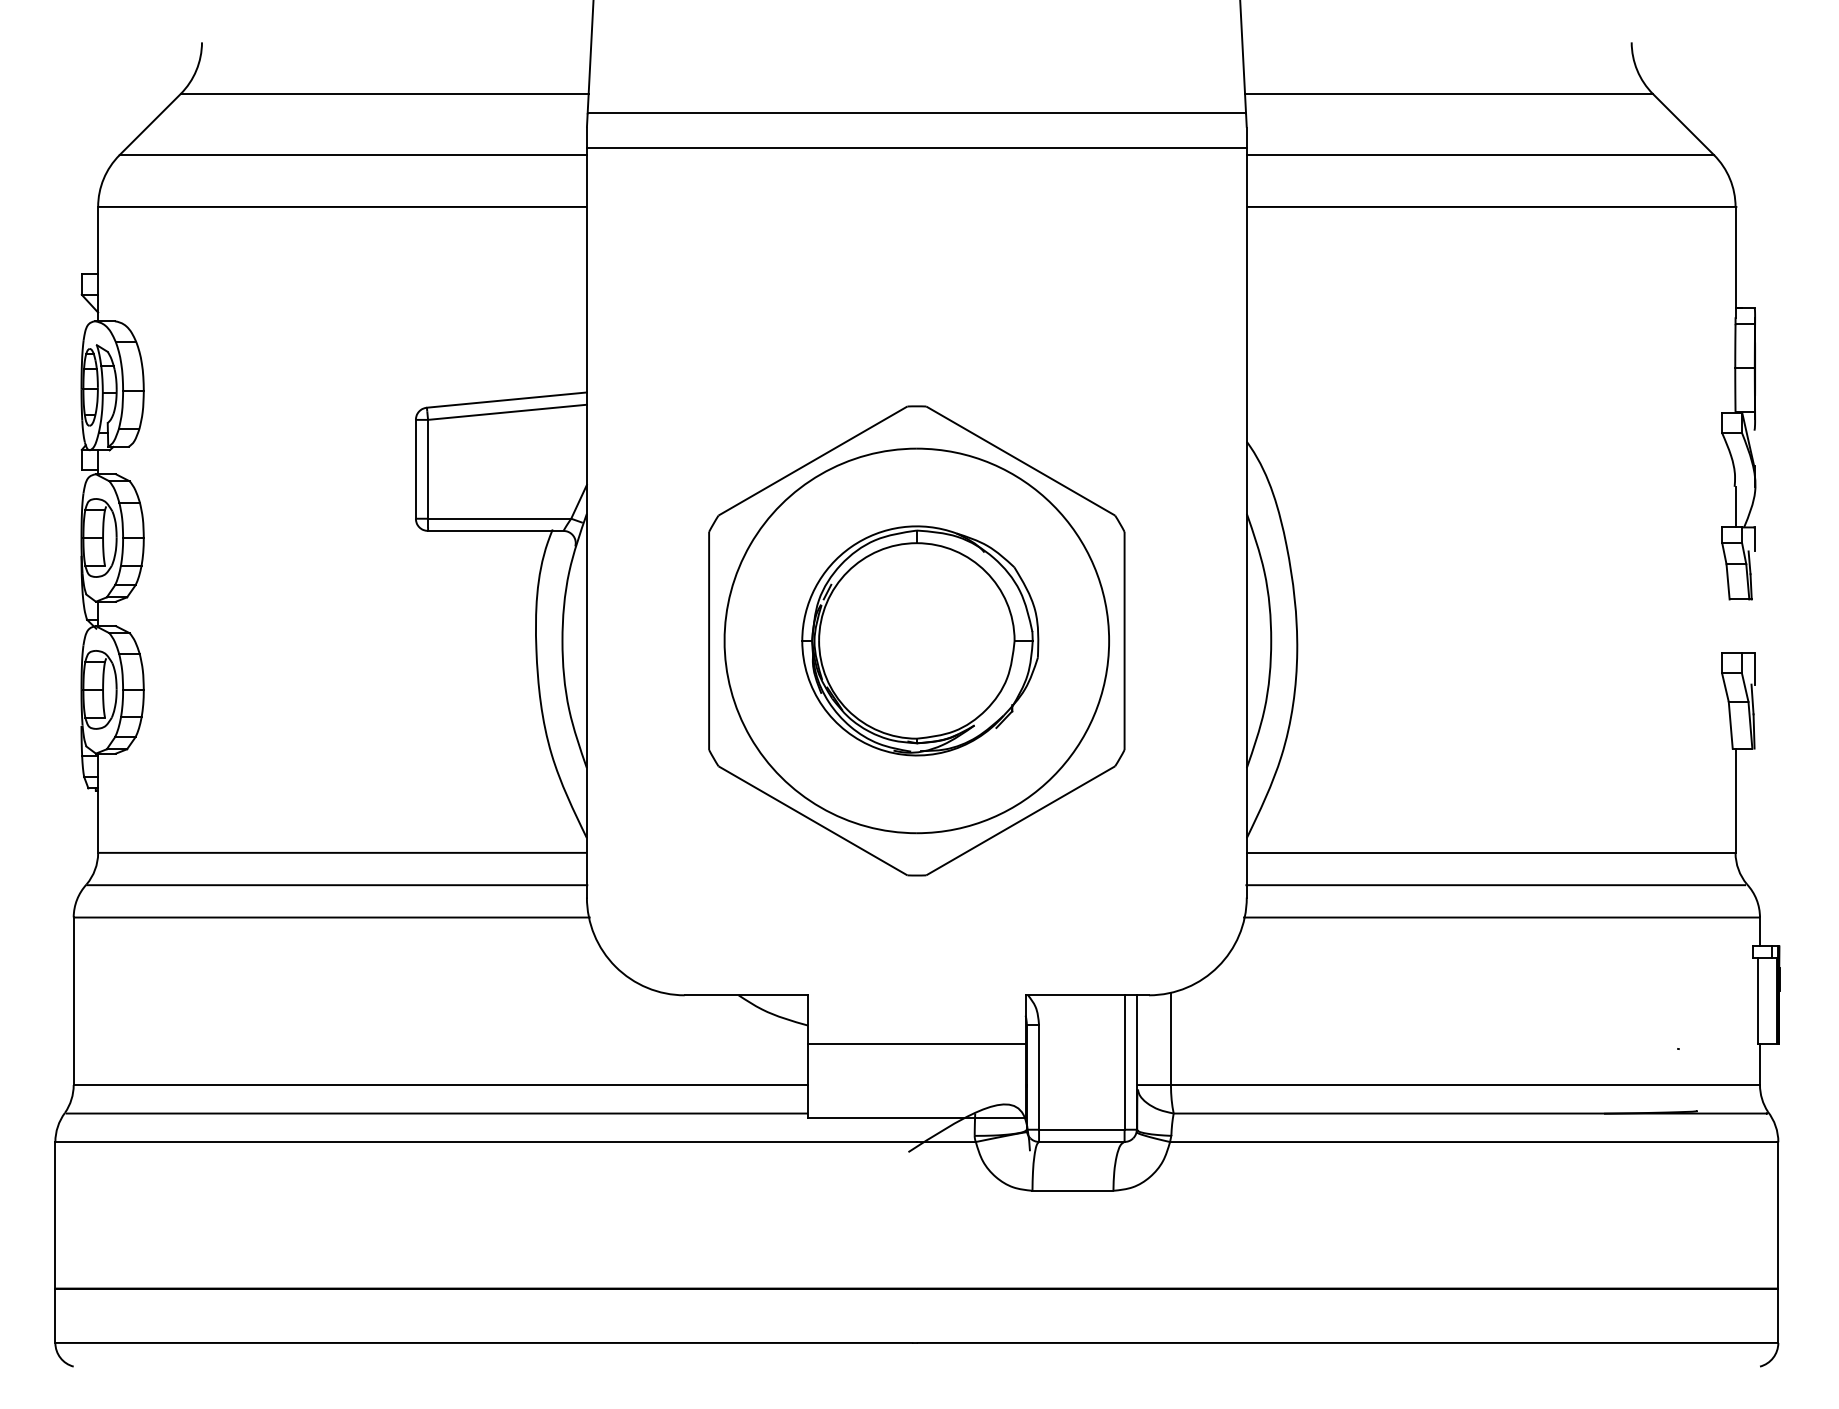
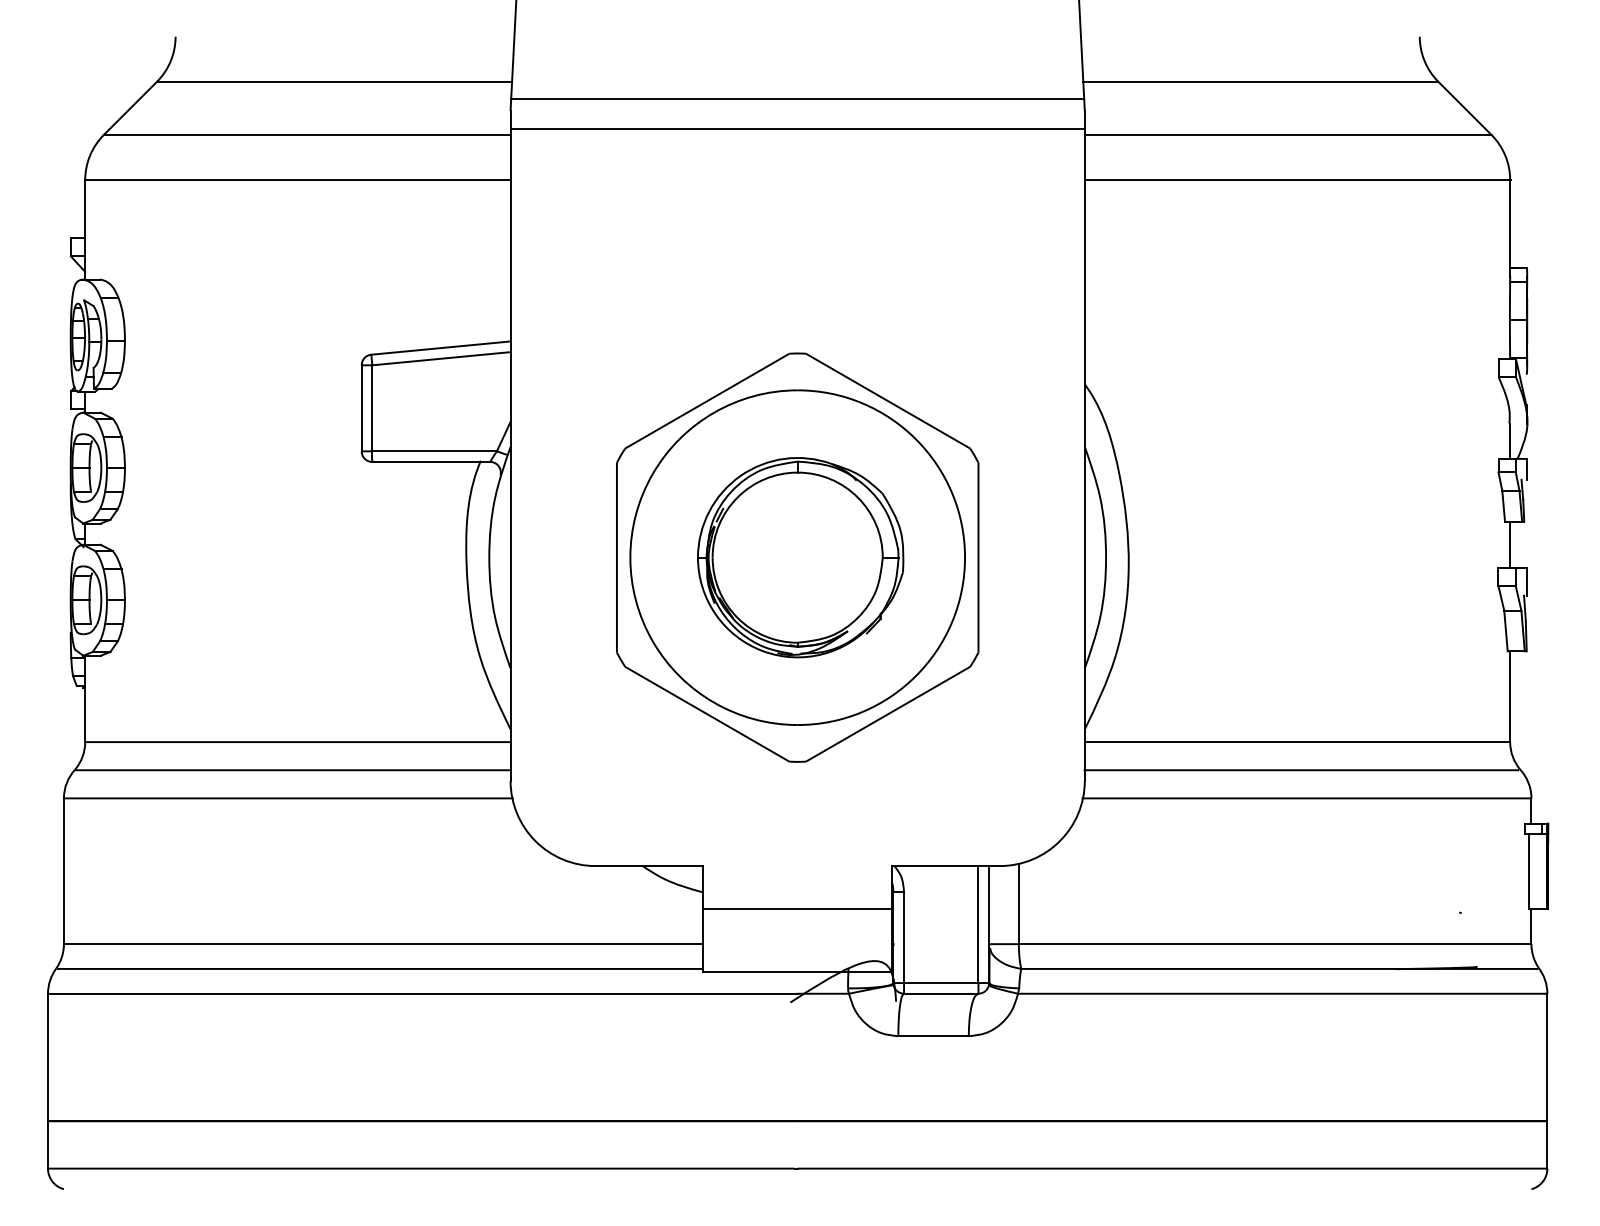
line: (1735, 625) -> (1510, 544), added

